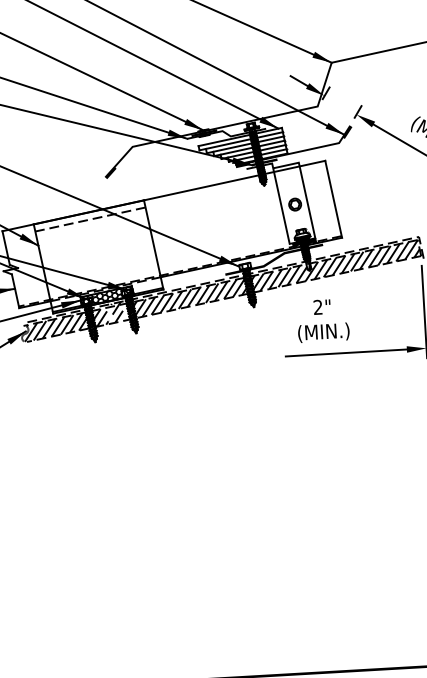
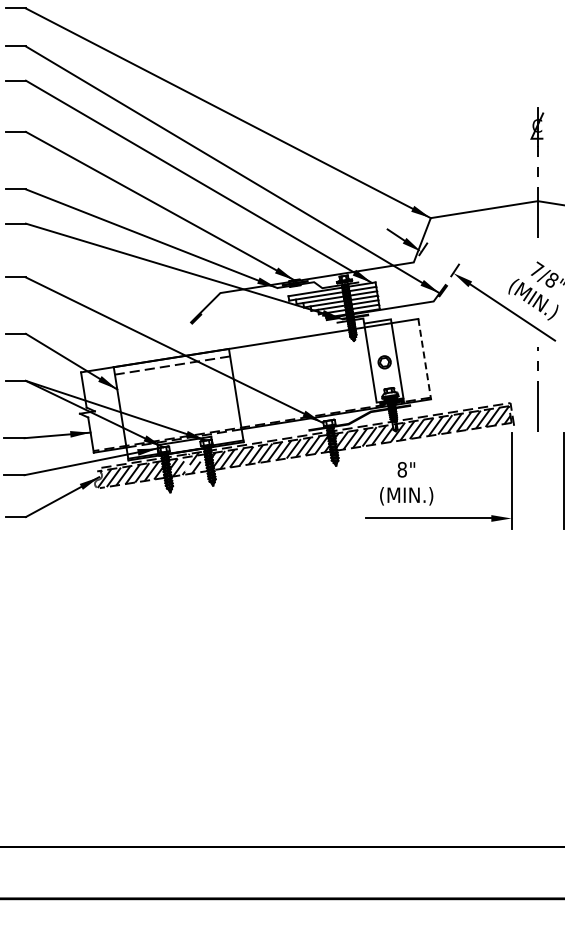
line: (333, 199) -> (424, 359), solid -> dashed
hatch: (106, 296) -> (184, 445), removed
text: (317, 307) -> (401, 469), 2" -> 8"

